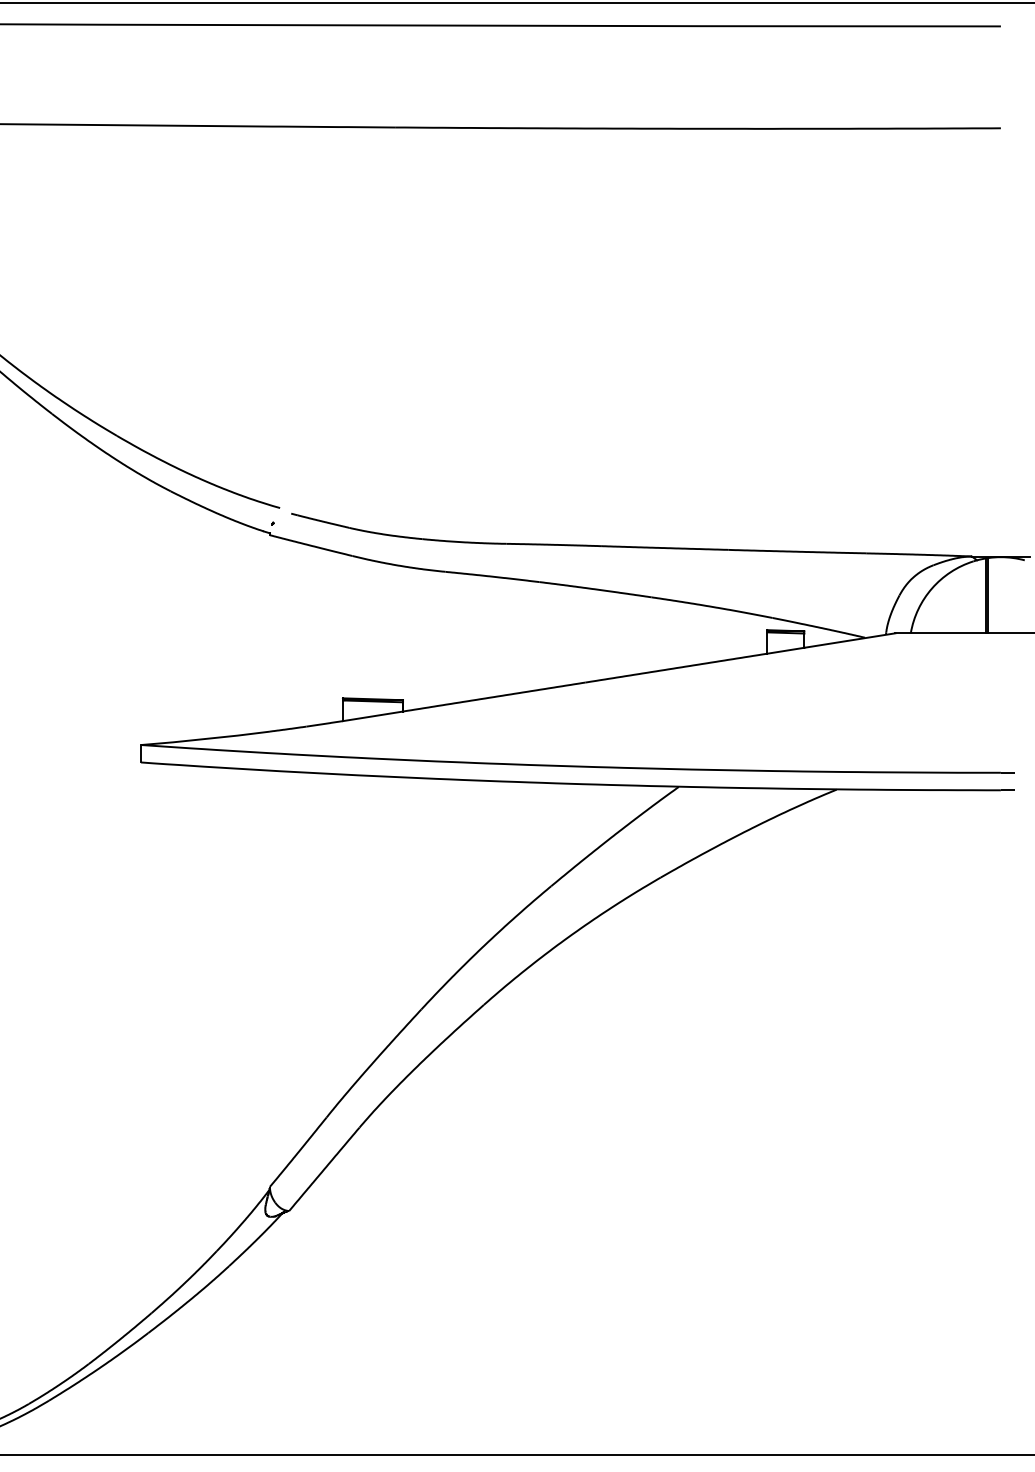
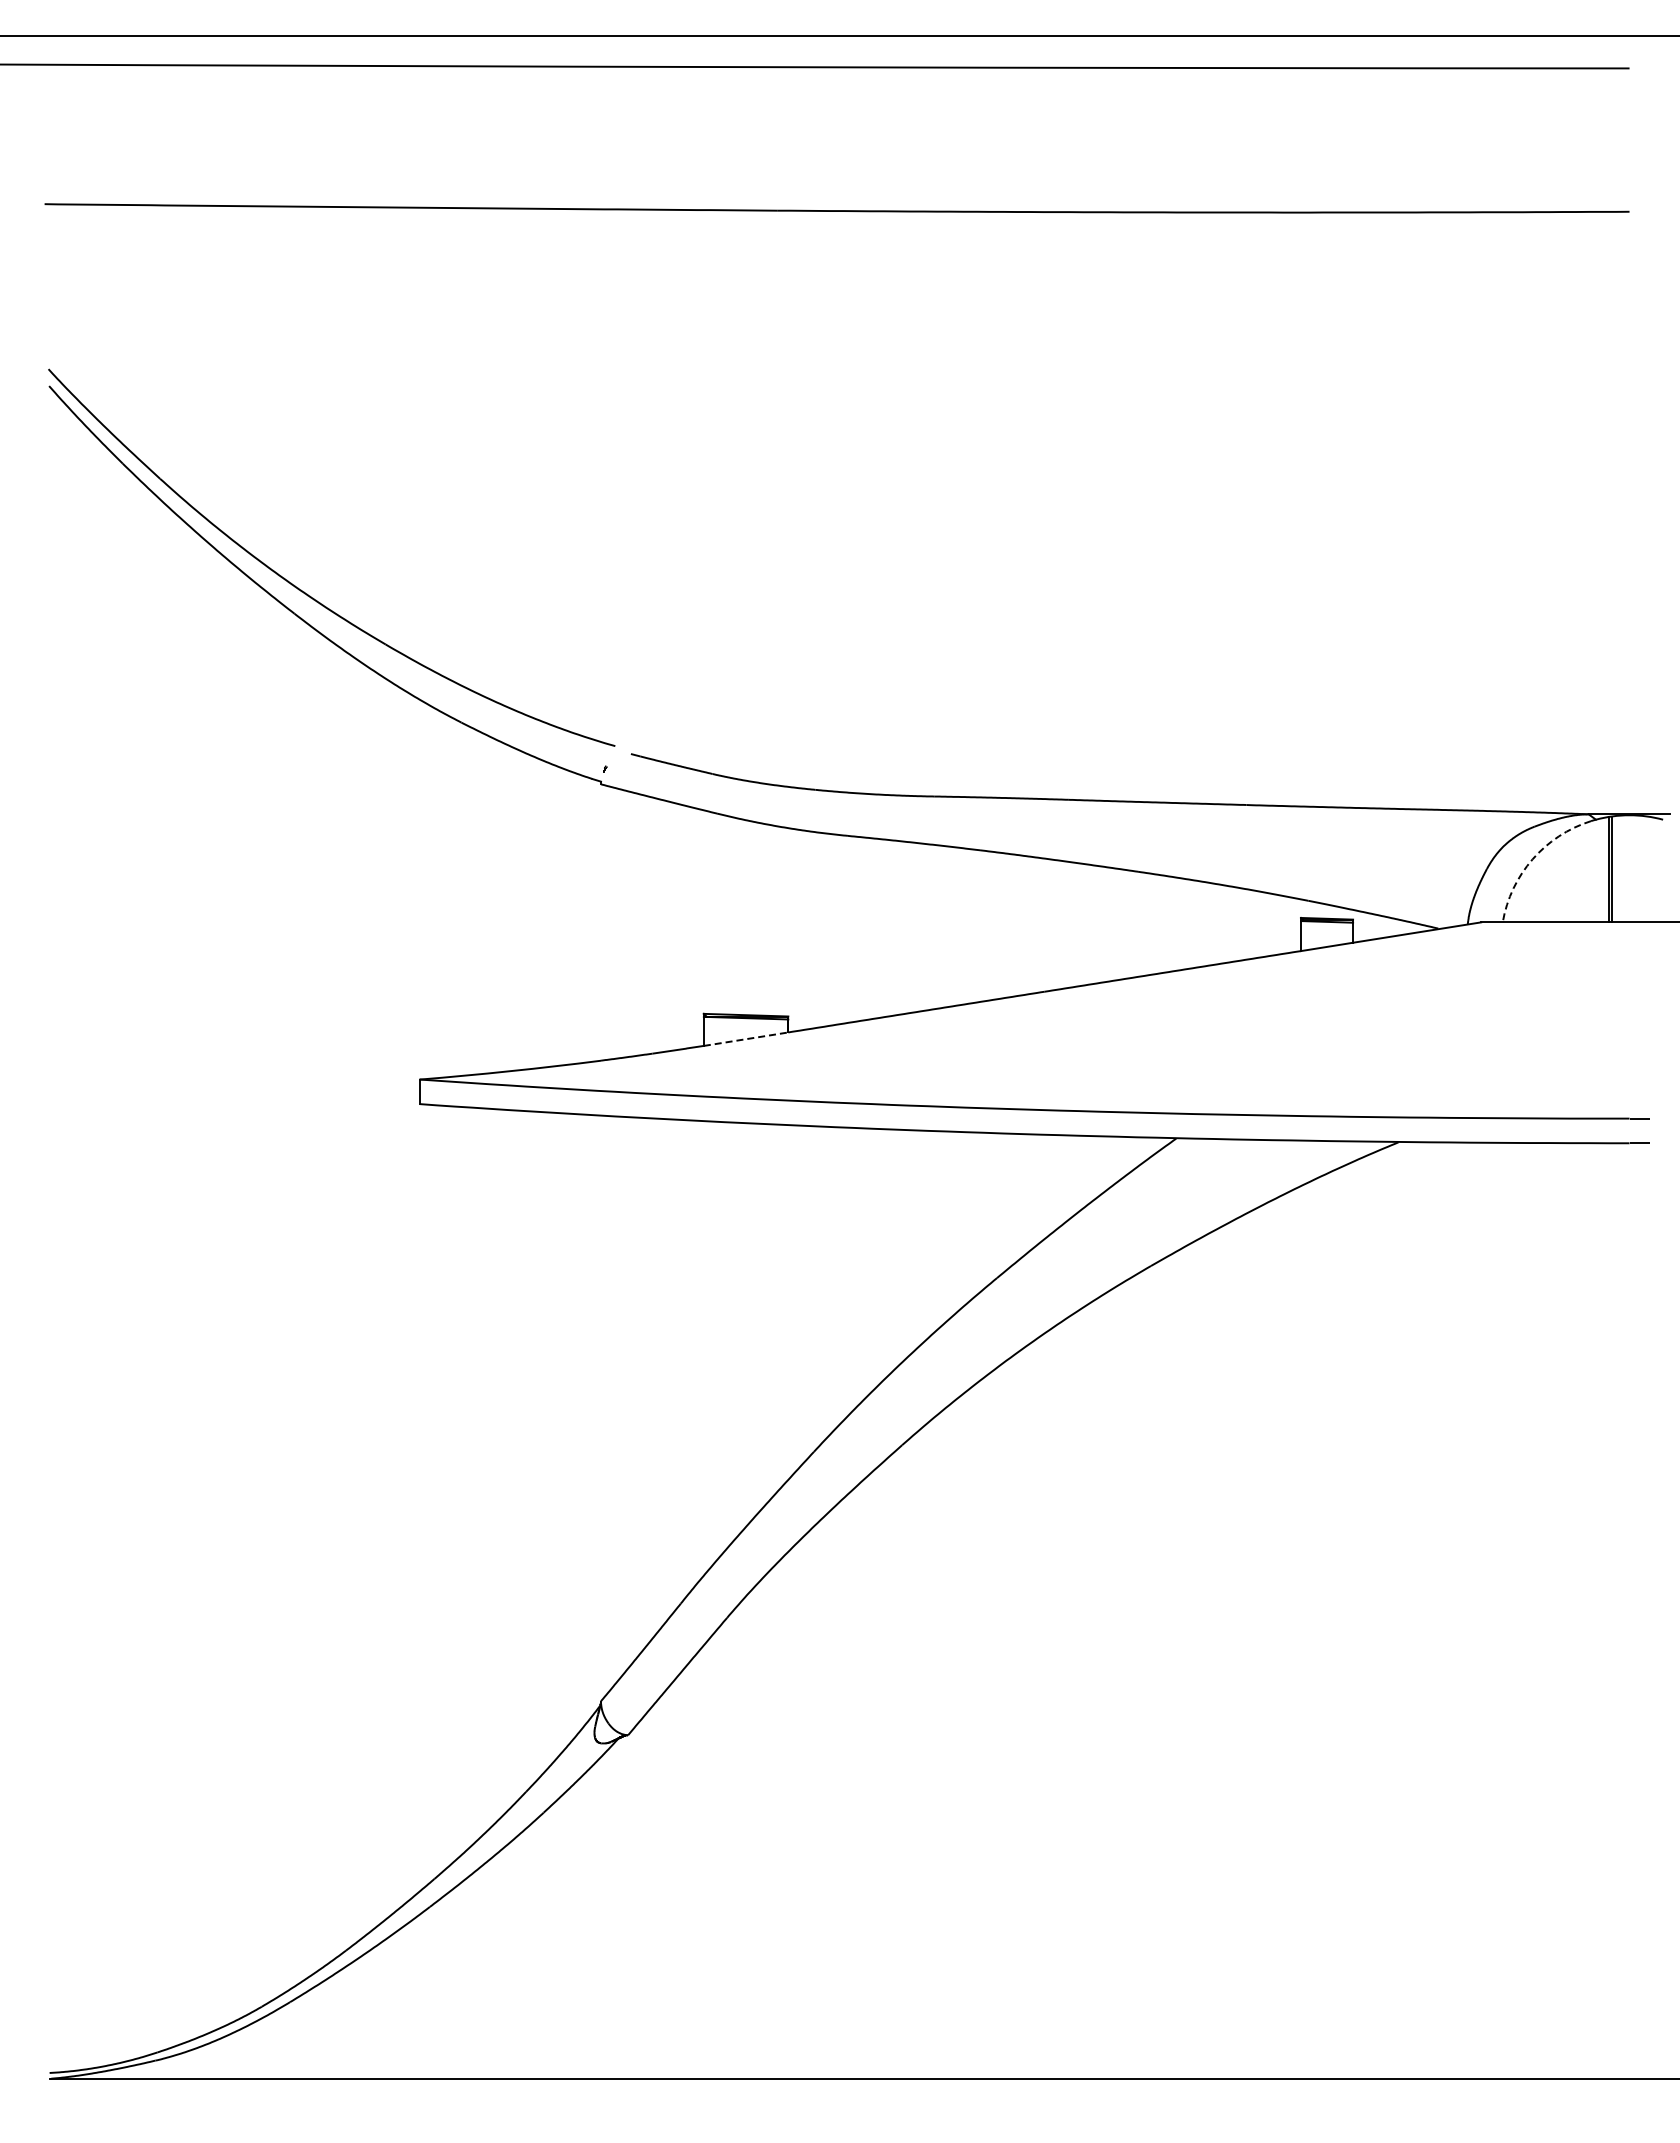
arc: (931, 588) -> (1532, 859), solid -> dashed
line: (373, 716) -> (746, 1039), solid -> dashed

